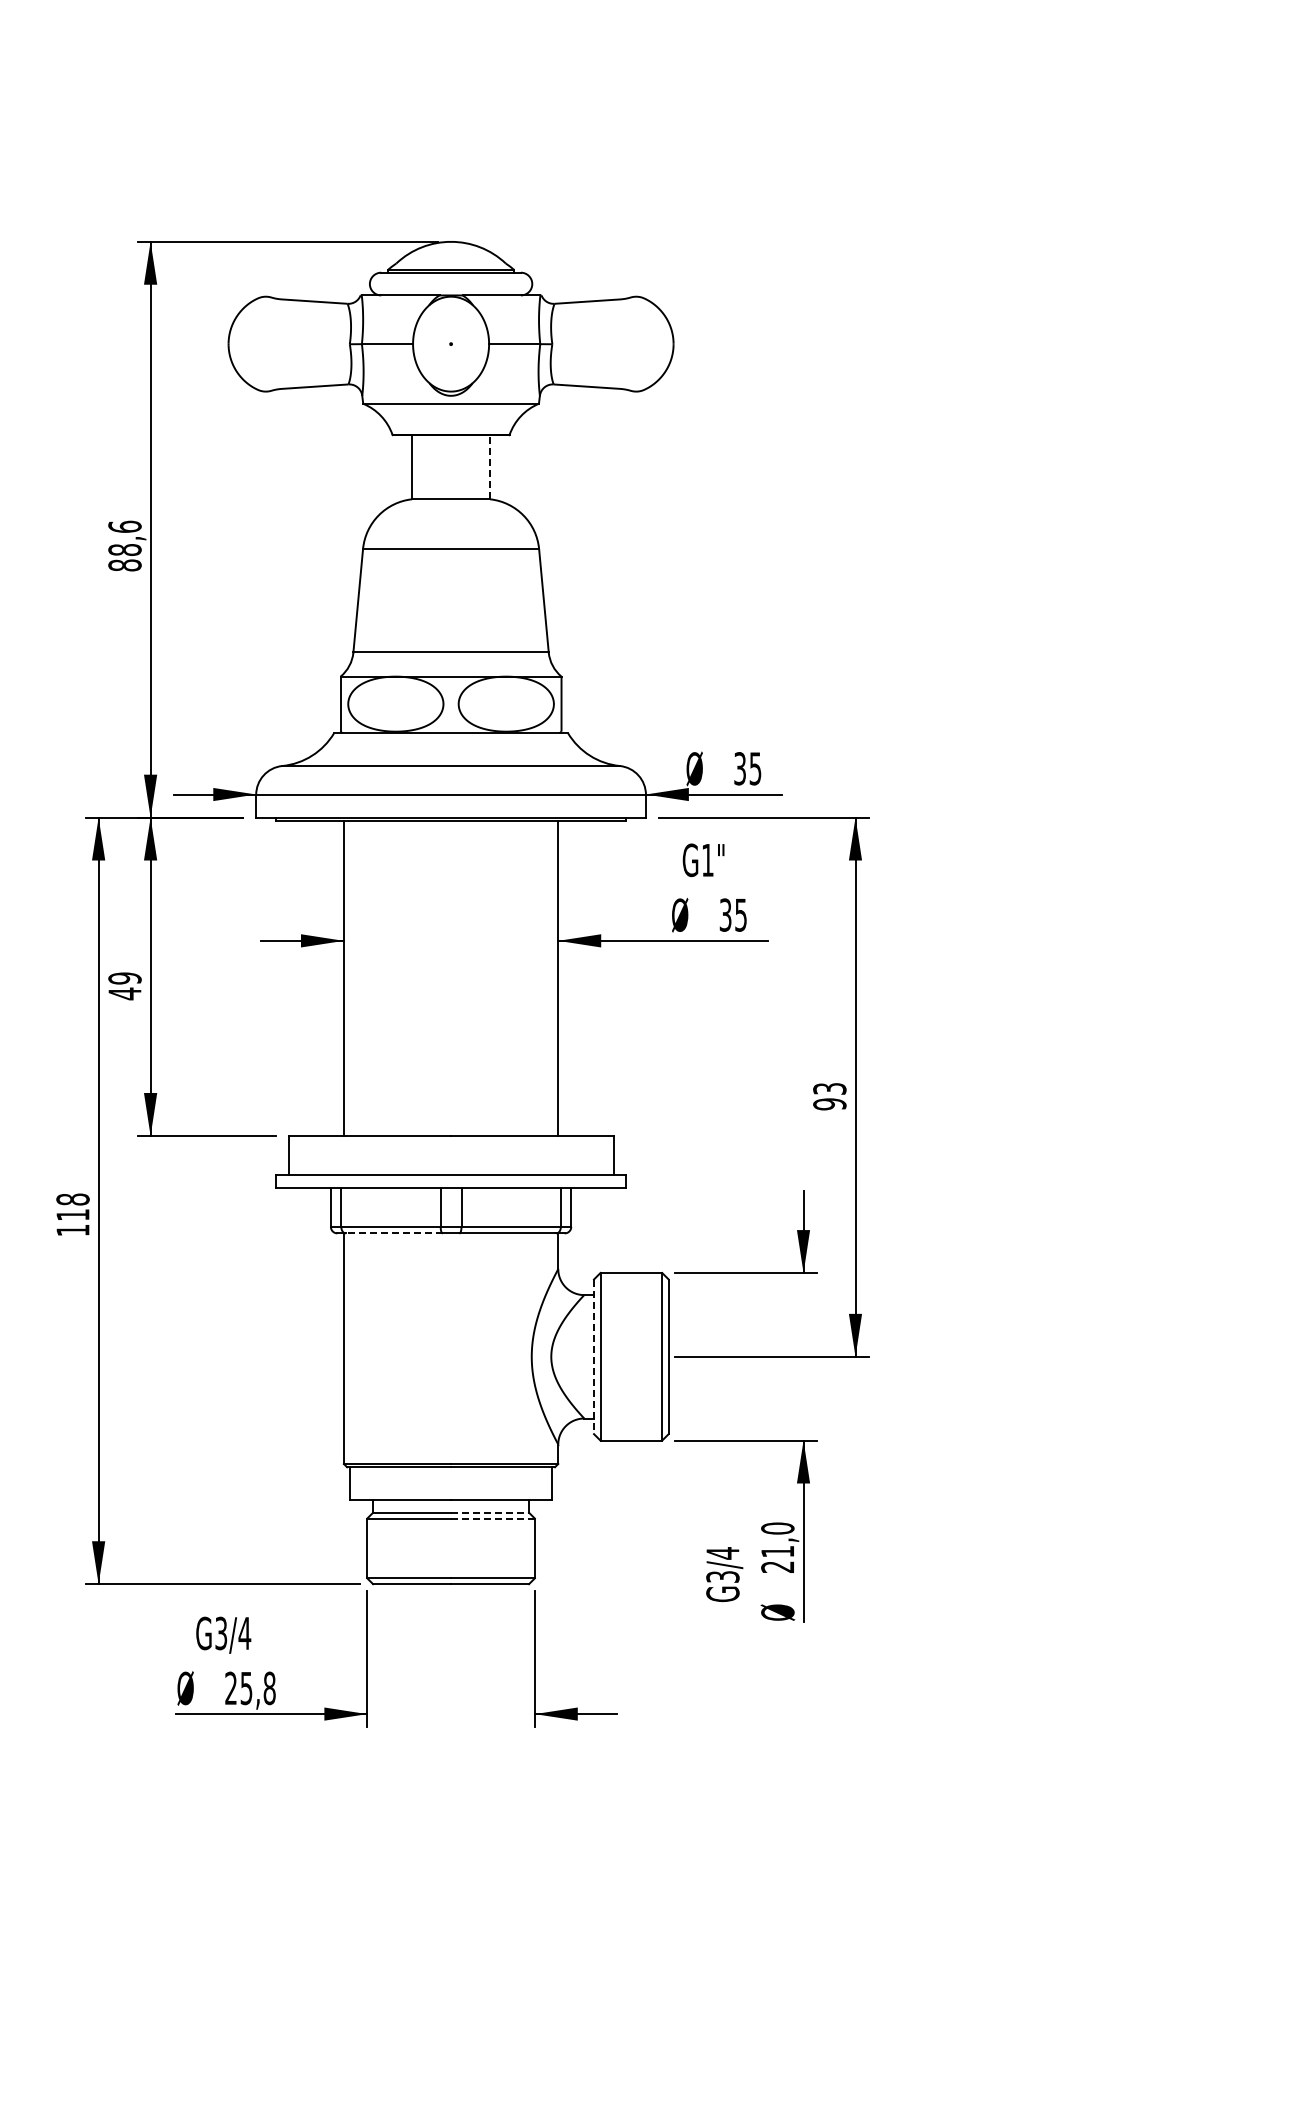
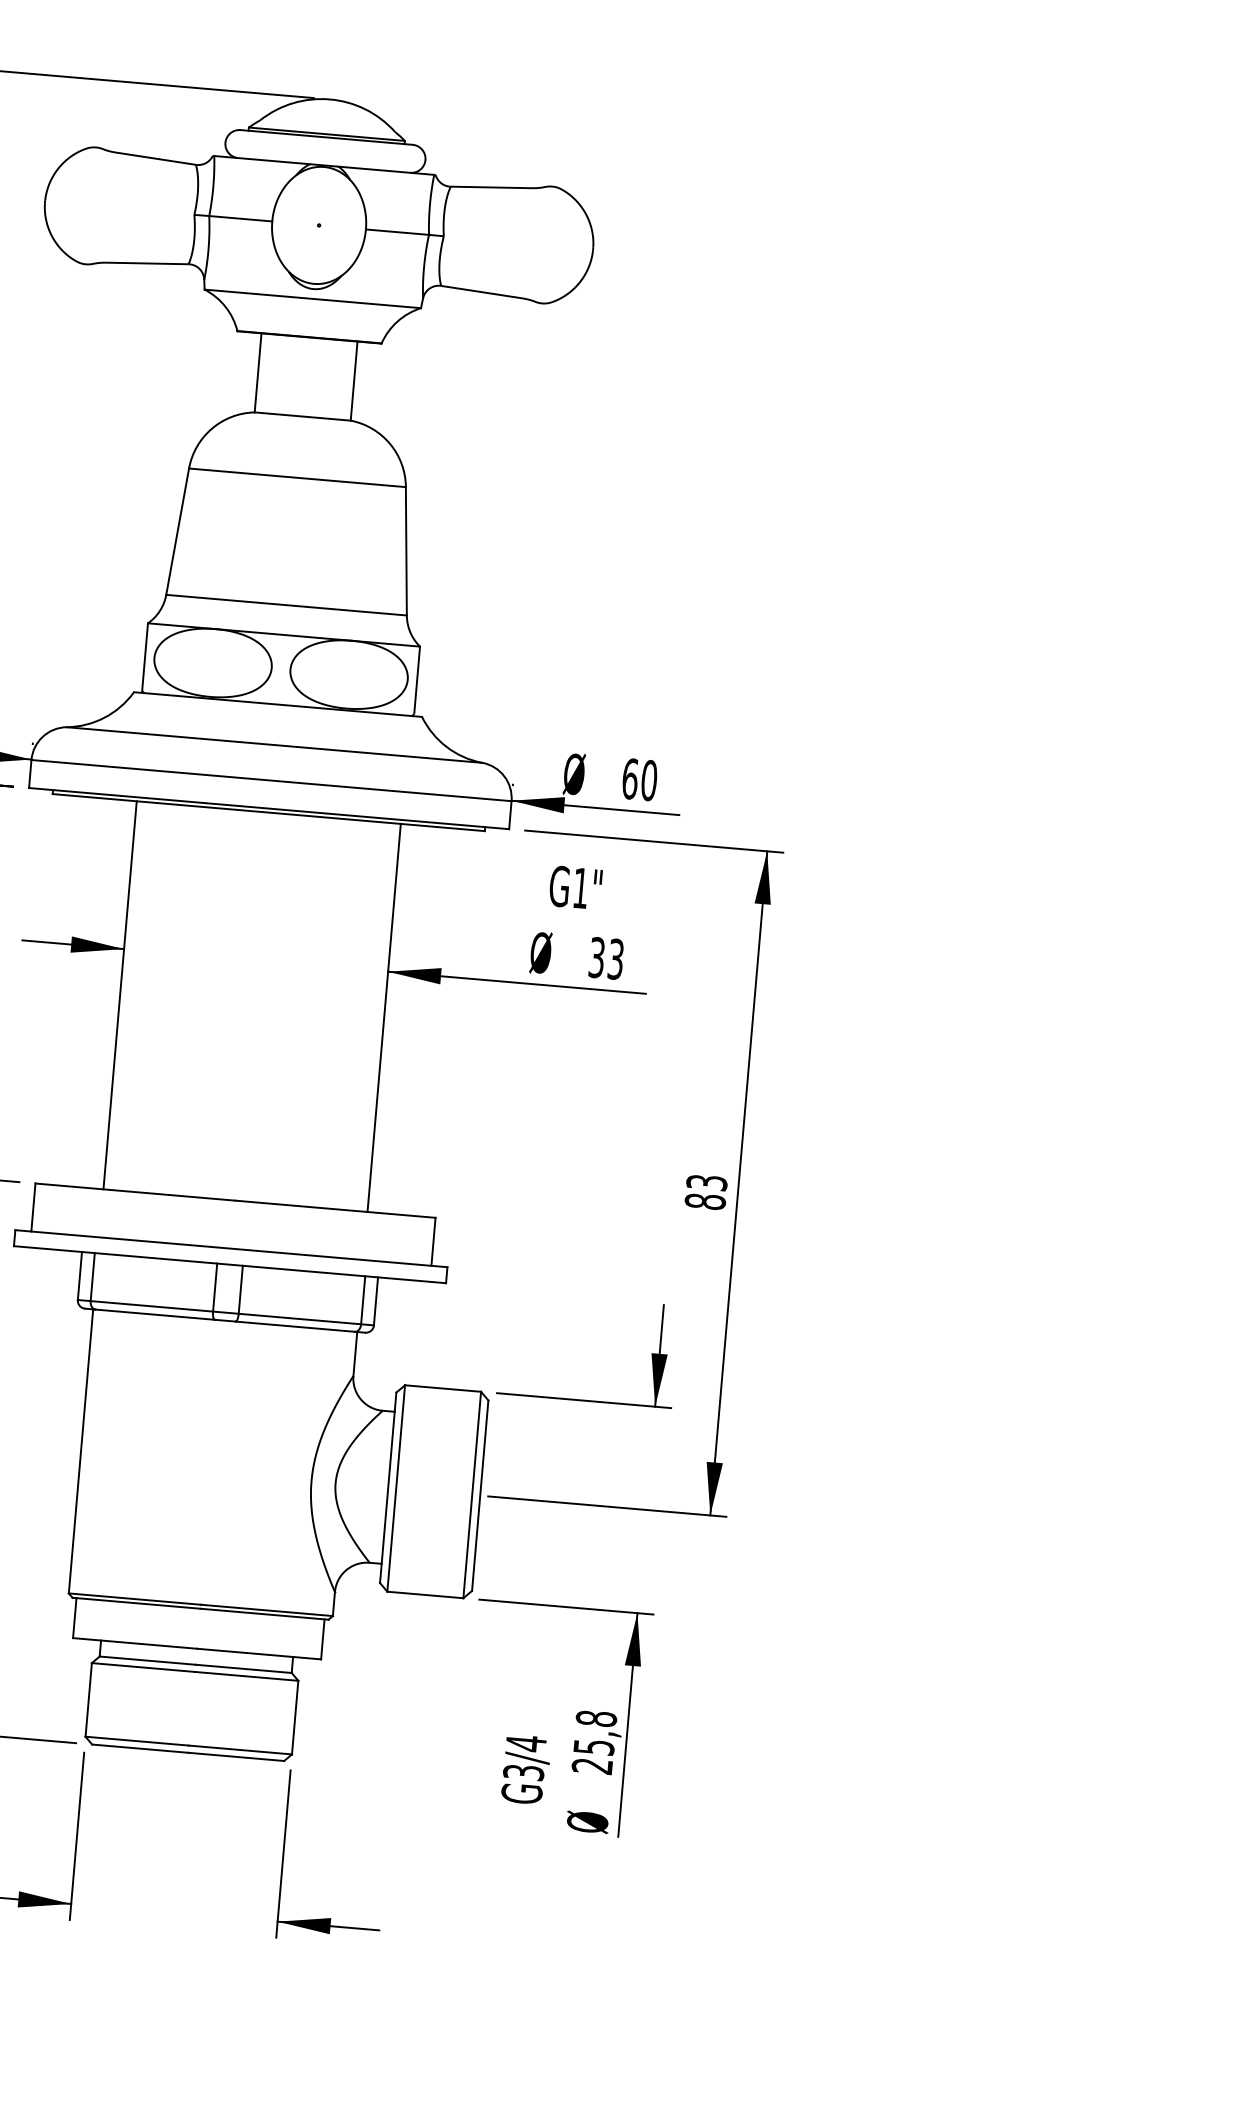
line: (490, 466) -> (354, 380), dashed -> solid
text: (747, 768) -> (639, 779), 35 -> 60
text: (740, 914) -> (615, 958), 35 -> 33
text: (829, 1104) -> (704, 1201), 93 -> 83
line: (393, 1233) -> (154, 1314), dashed -> solid
line: (594, 1357) -> (388, 1488), dashed -> solid
line: (490, 1512) -> (244, 1668), dashed -> solid
line: (492, 1518) -> (246, 1676), dashed -> solid
text: (777, 1539) -> (594, 1732), 21,0 -> 25,8

